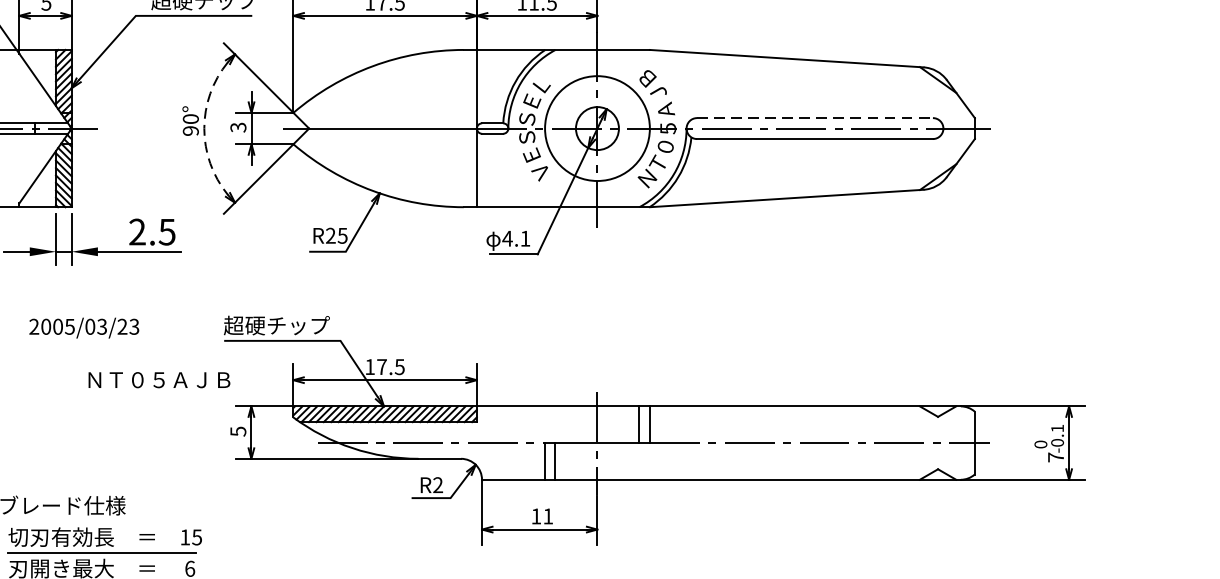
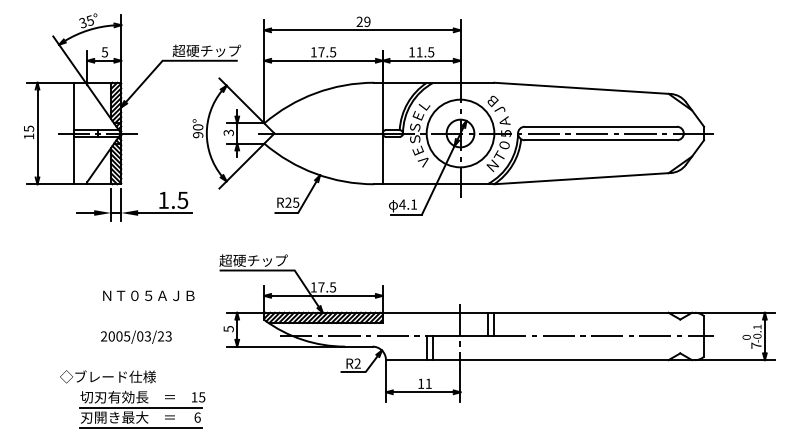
line: (815, 117) -> (601, 126), dashed -> solid
arc: (203, 128) -> (206, 133), dashed -> solid
text: (137, 230) -> (163, 199), 2.5 -> 1.5
text: (84, 326) -> (136, 336), moved
text: (158, 379) -> (148, 295), moved

